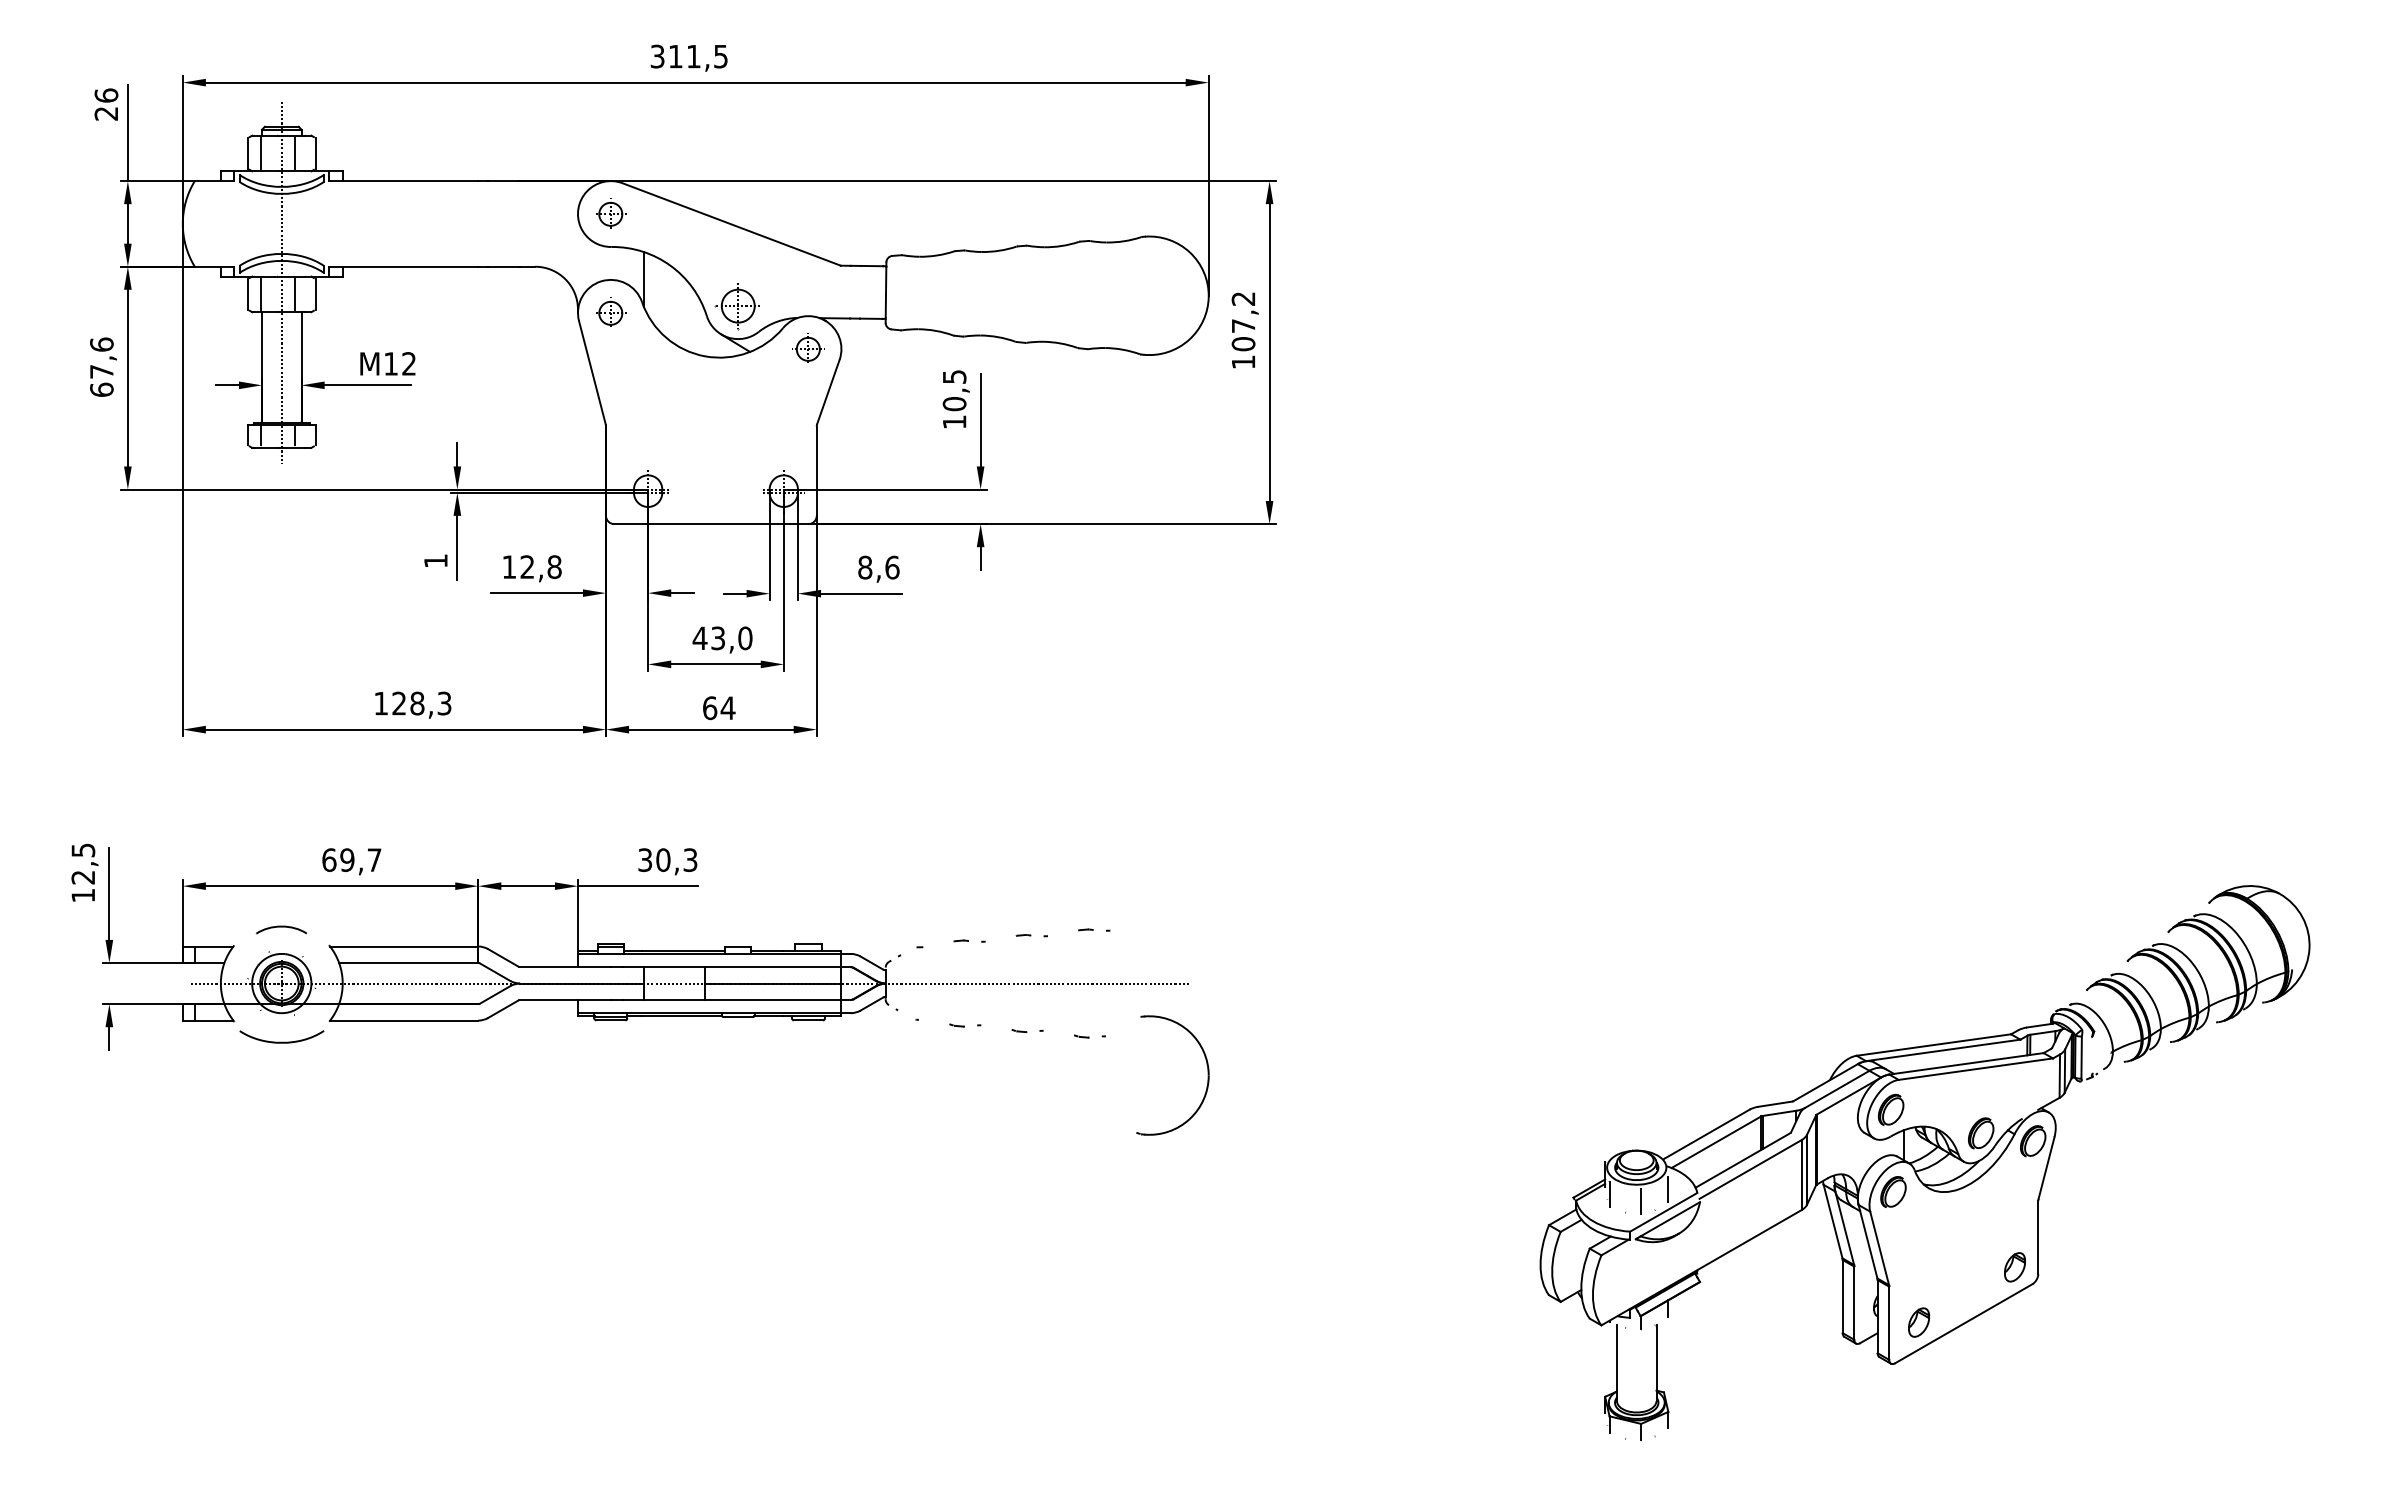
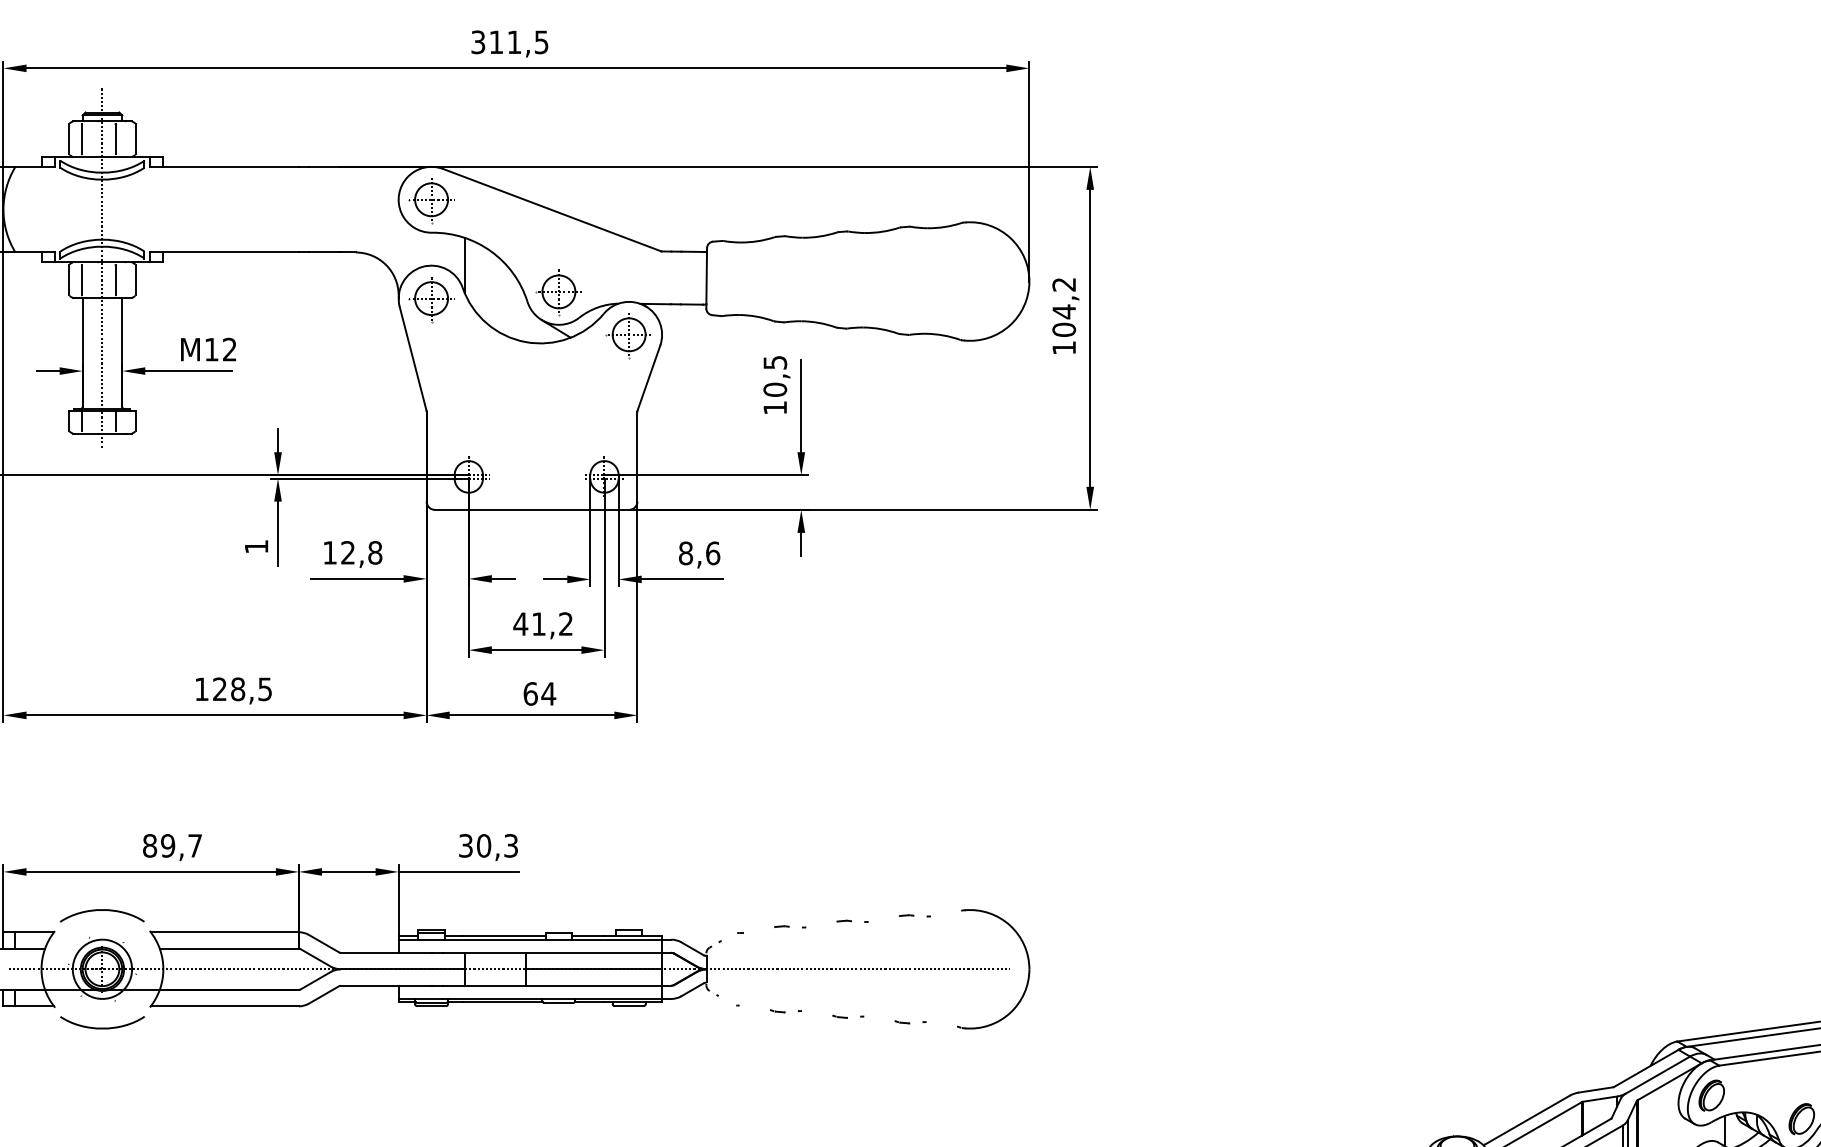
part: (610, 214) -> (431, 200), size x1.43
part: (610, 314) -> (431, 300), size x1.43
text: (1243, 325) -> (1064, 311), 107,2 -> 104,2
part: (807, 349) -> (628, 335), size x1.43
text: (731, 638) -> (552, 624), 43,0 -> 41,2
text: (444, 702) -> (265, 688), 128,3 -> 128,5
text: (329, 859) -> (150, 845), 69,7 -> 89,7
part: (281, 929) -> (102, 915), size x1.67
part: (1207, 1075) -> (1028, 969), moved

